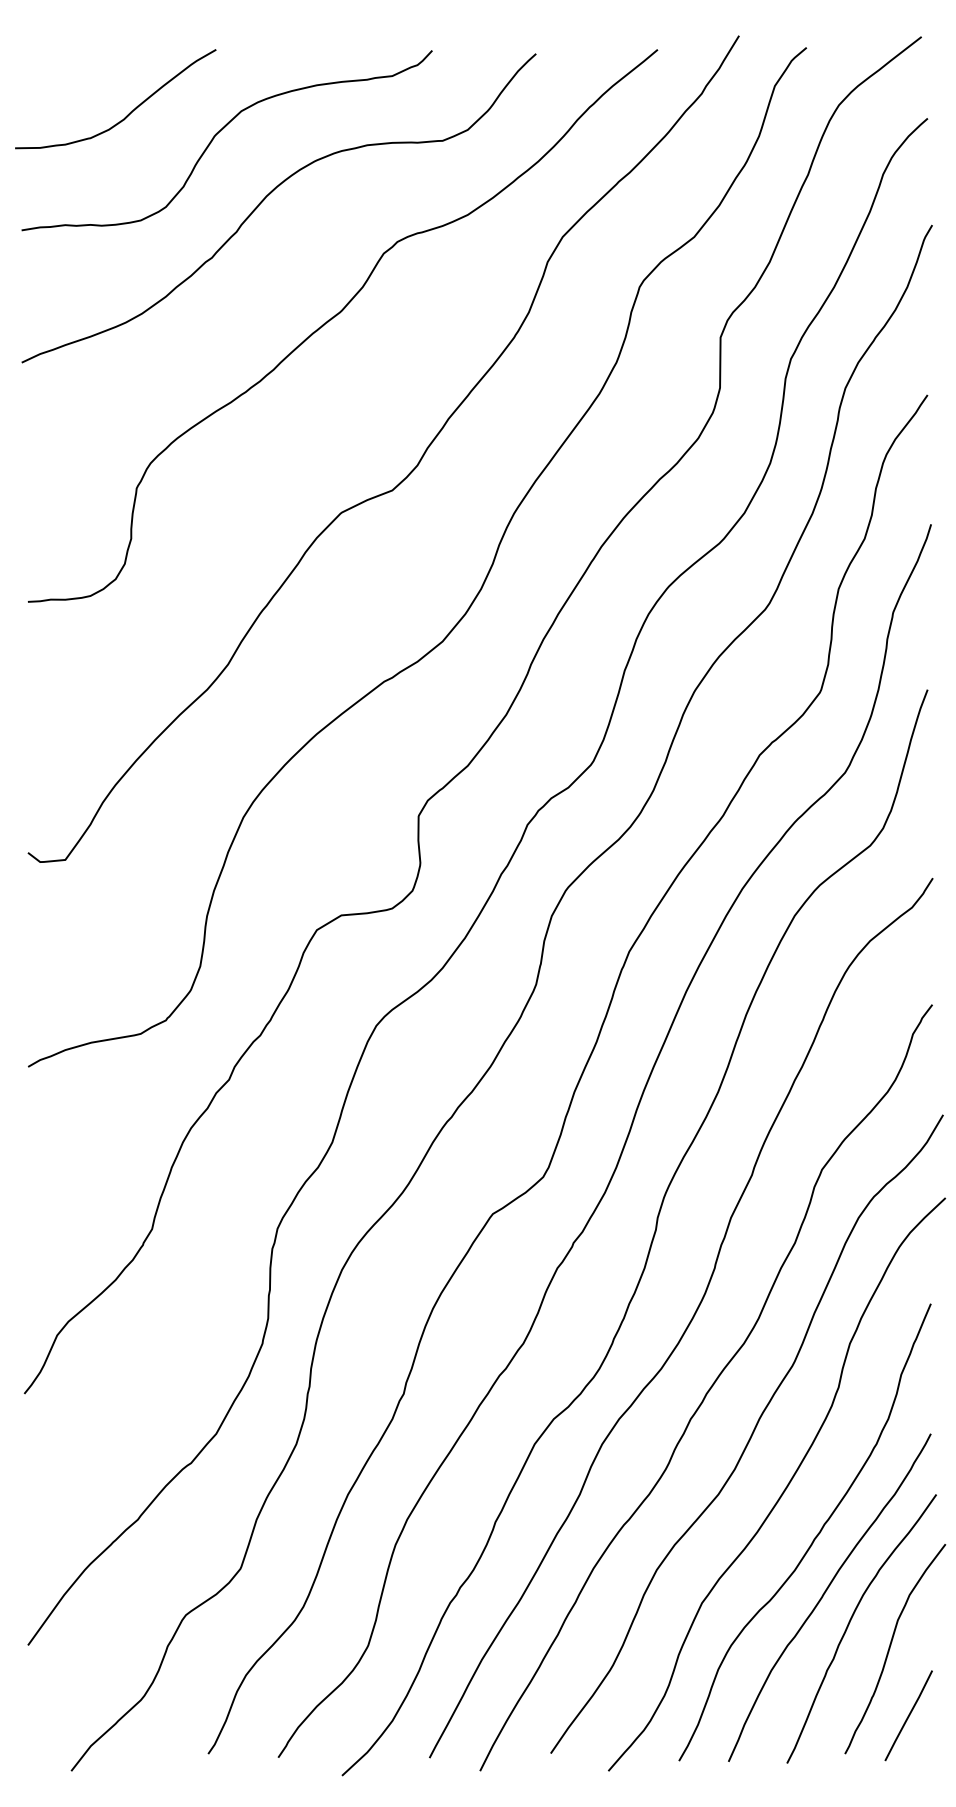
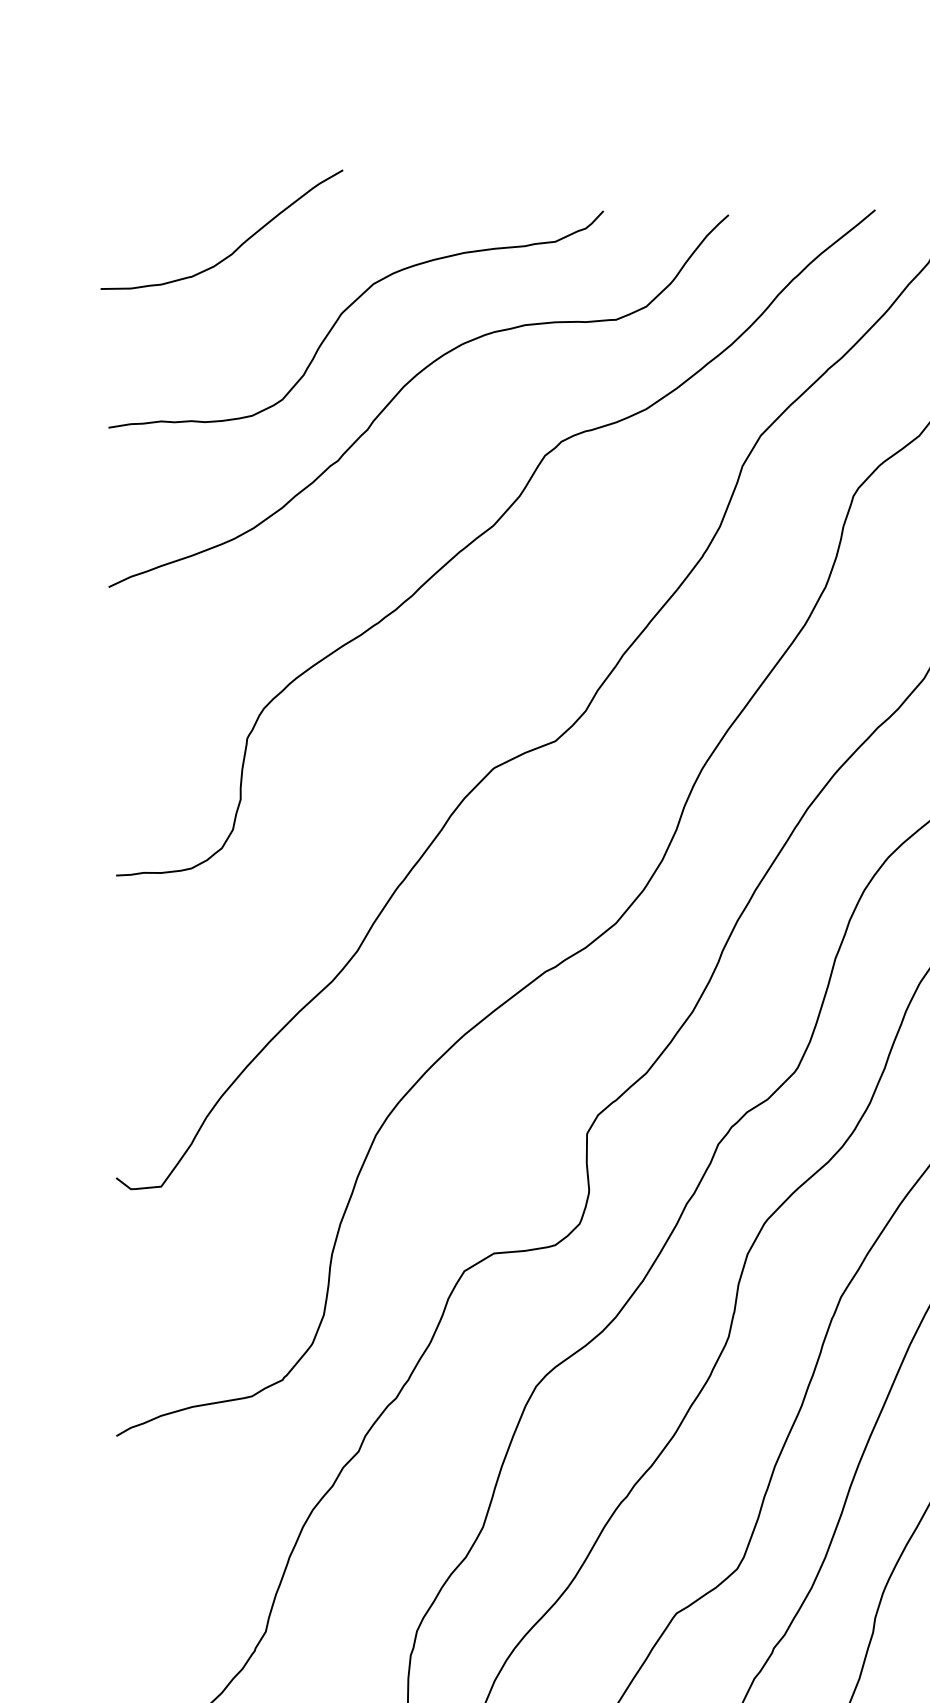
curve: (129, 112) -> (238, 245), moved

